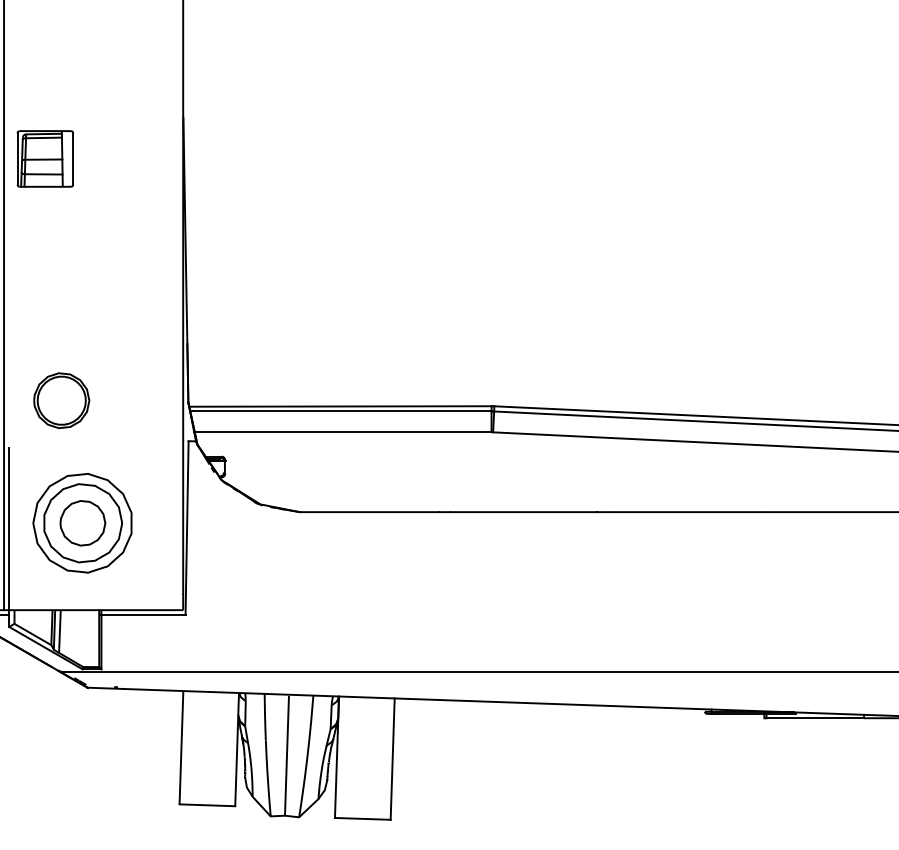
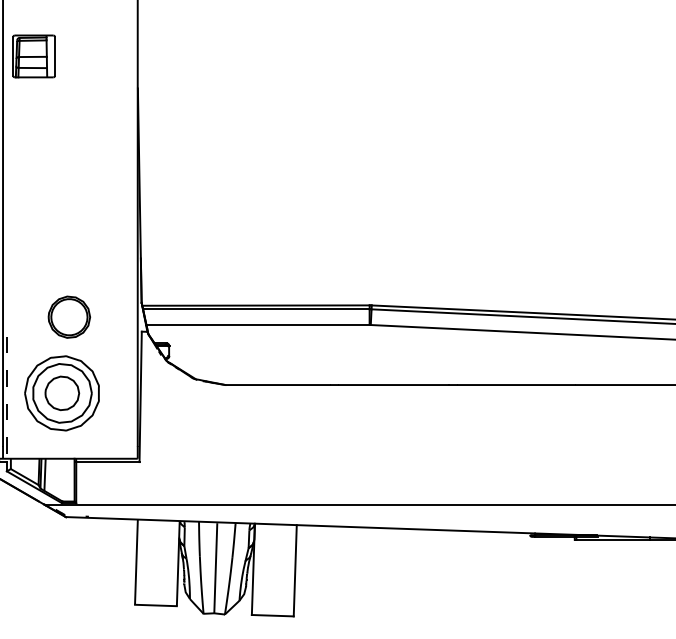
part: (44, 159) -> (33, 56), moved
part: (61, 399) -> (69, 316), moved
line: (10, 531) -> (7, 399), solid -> dashed

